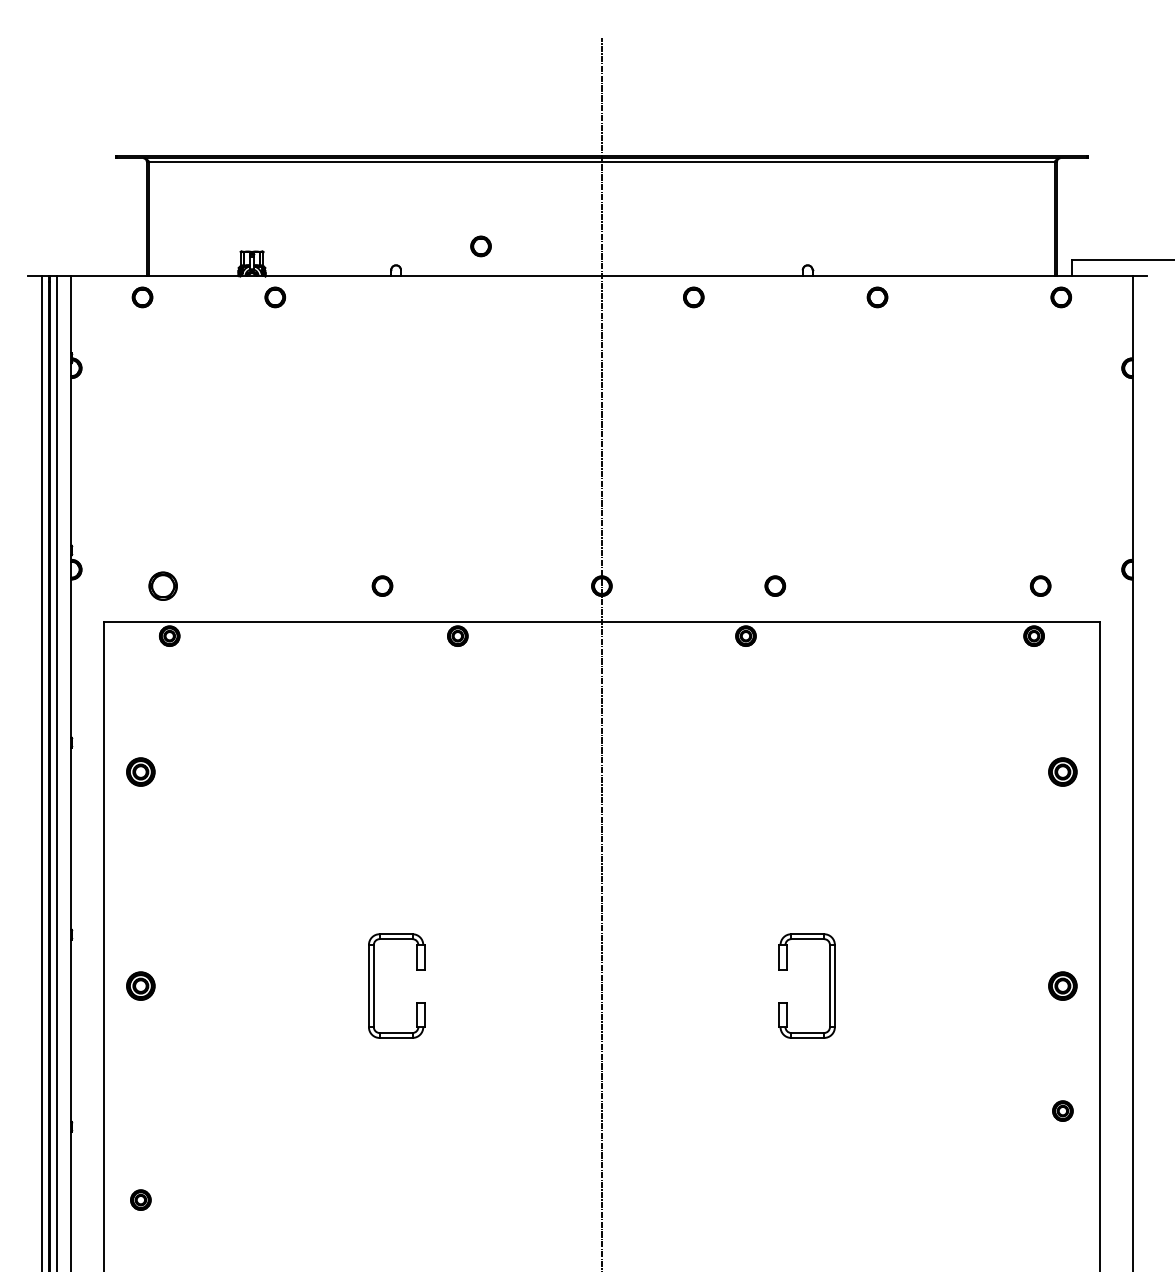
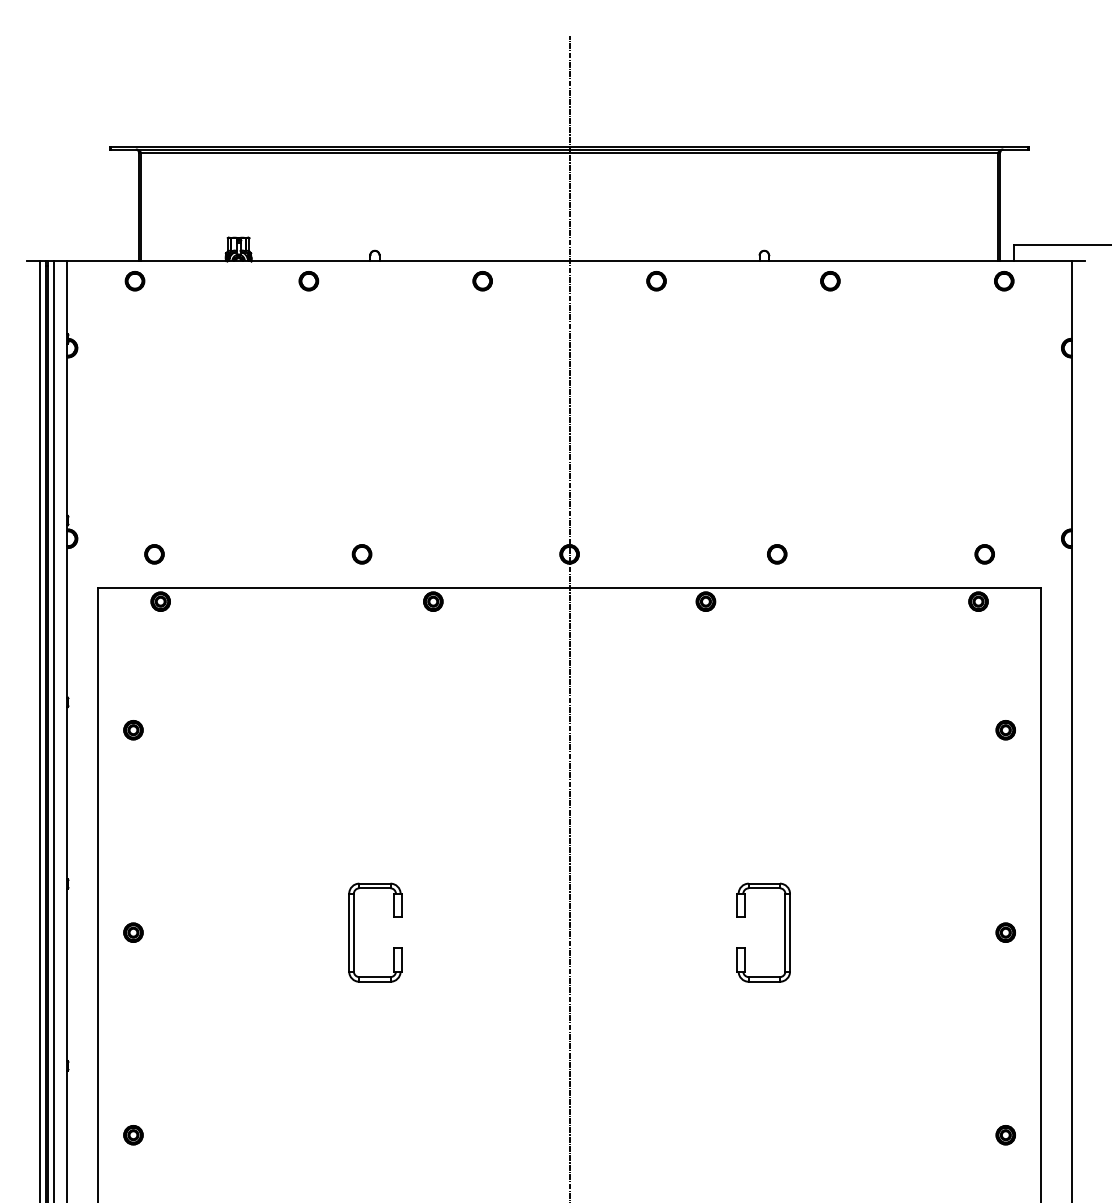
part: (480, 246) -> (482, 281), moved
part: (275, 297) -> (309, 281), moved
part: (162, 585) -> (153, 553), size x0.71
part: (775, 585) -> (777, 553), moved
part: (140, 771) -> (133, 729), size x0.71
part: (1062, 771) -> (1005, 729), size x0.71
part: (140, 985) -> (133, 932), size x0.71
part: (1062, 985) -> (1005, 932), size x0.71
part: (1062, 1110) -> (1005, 1134), moved

